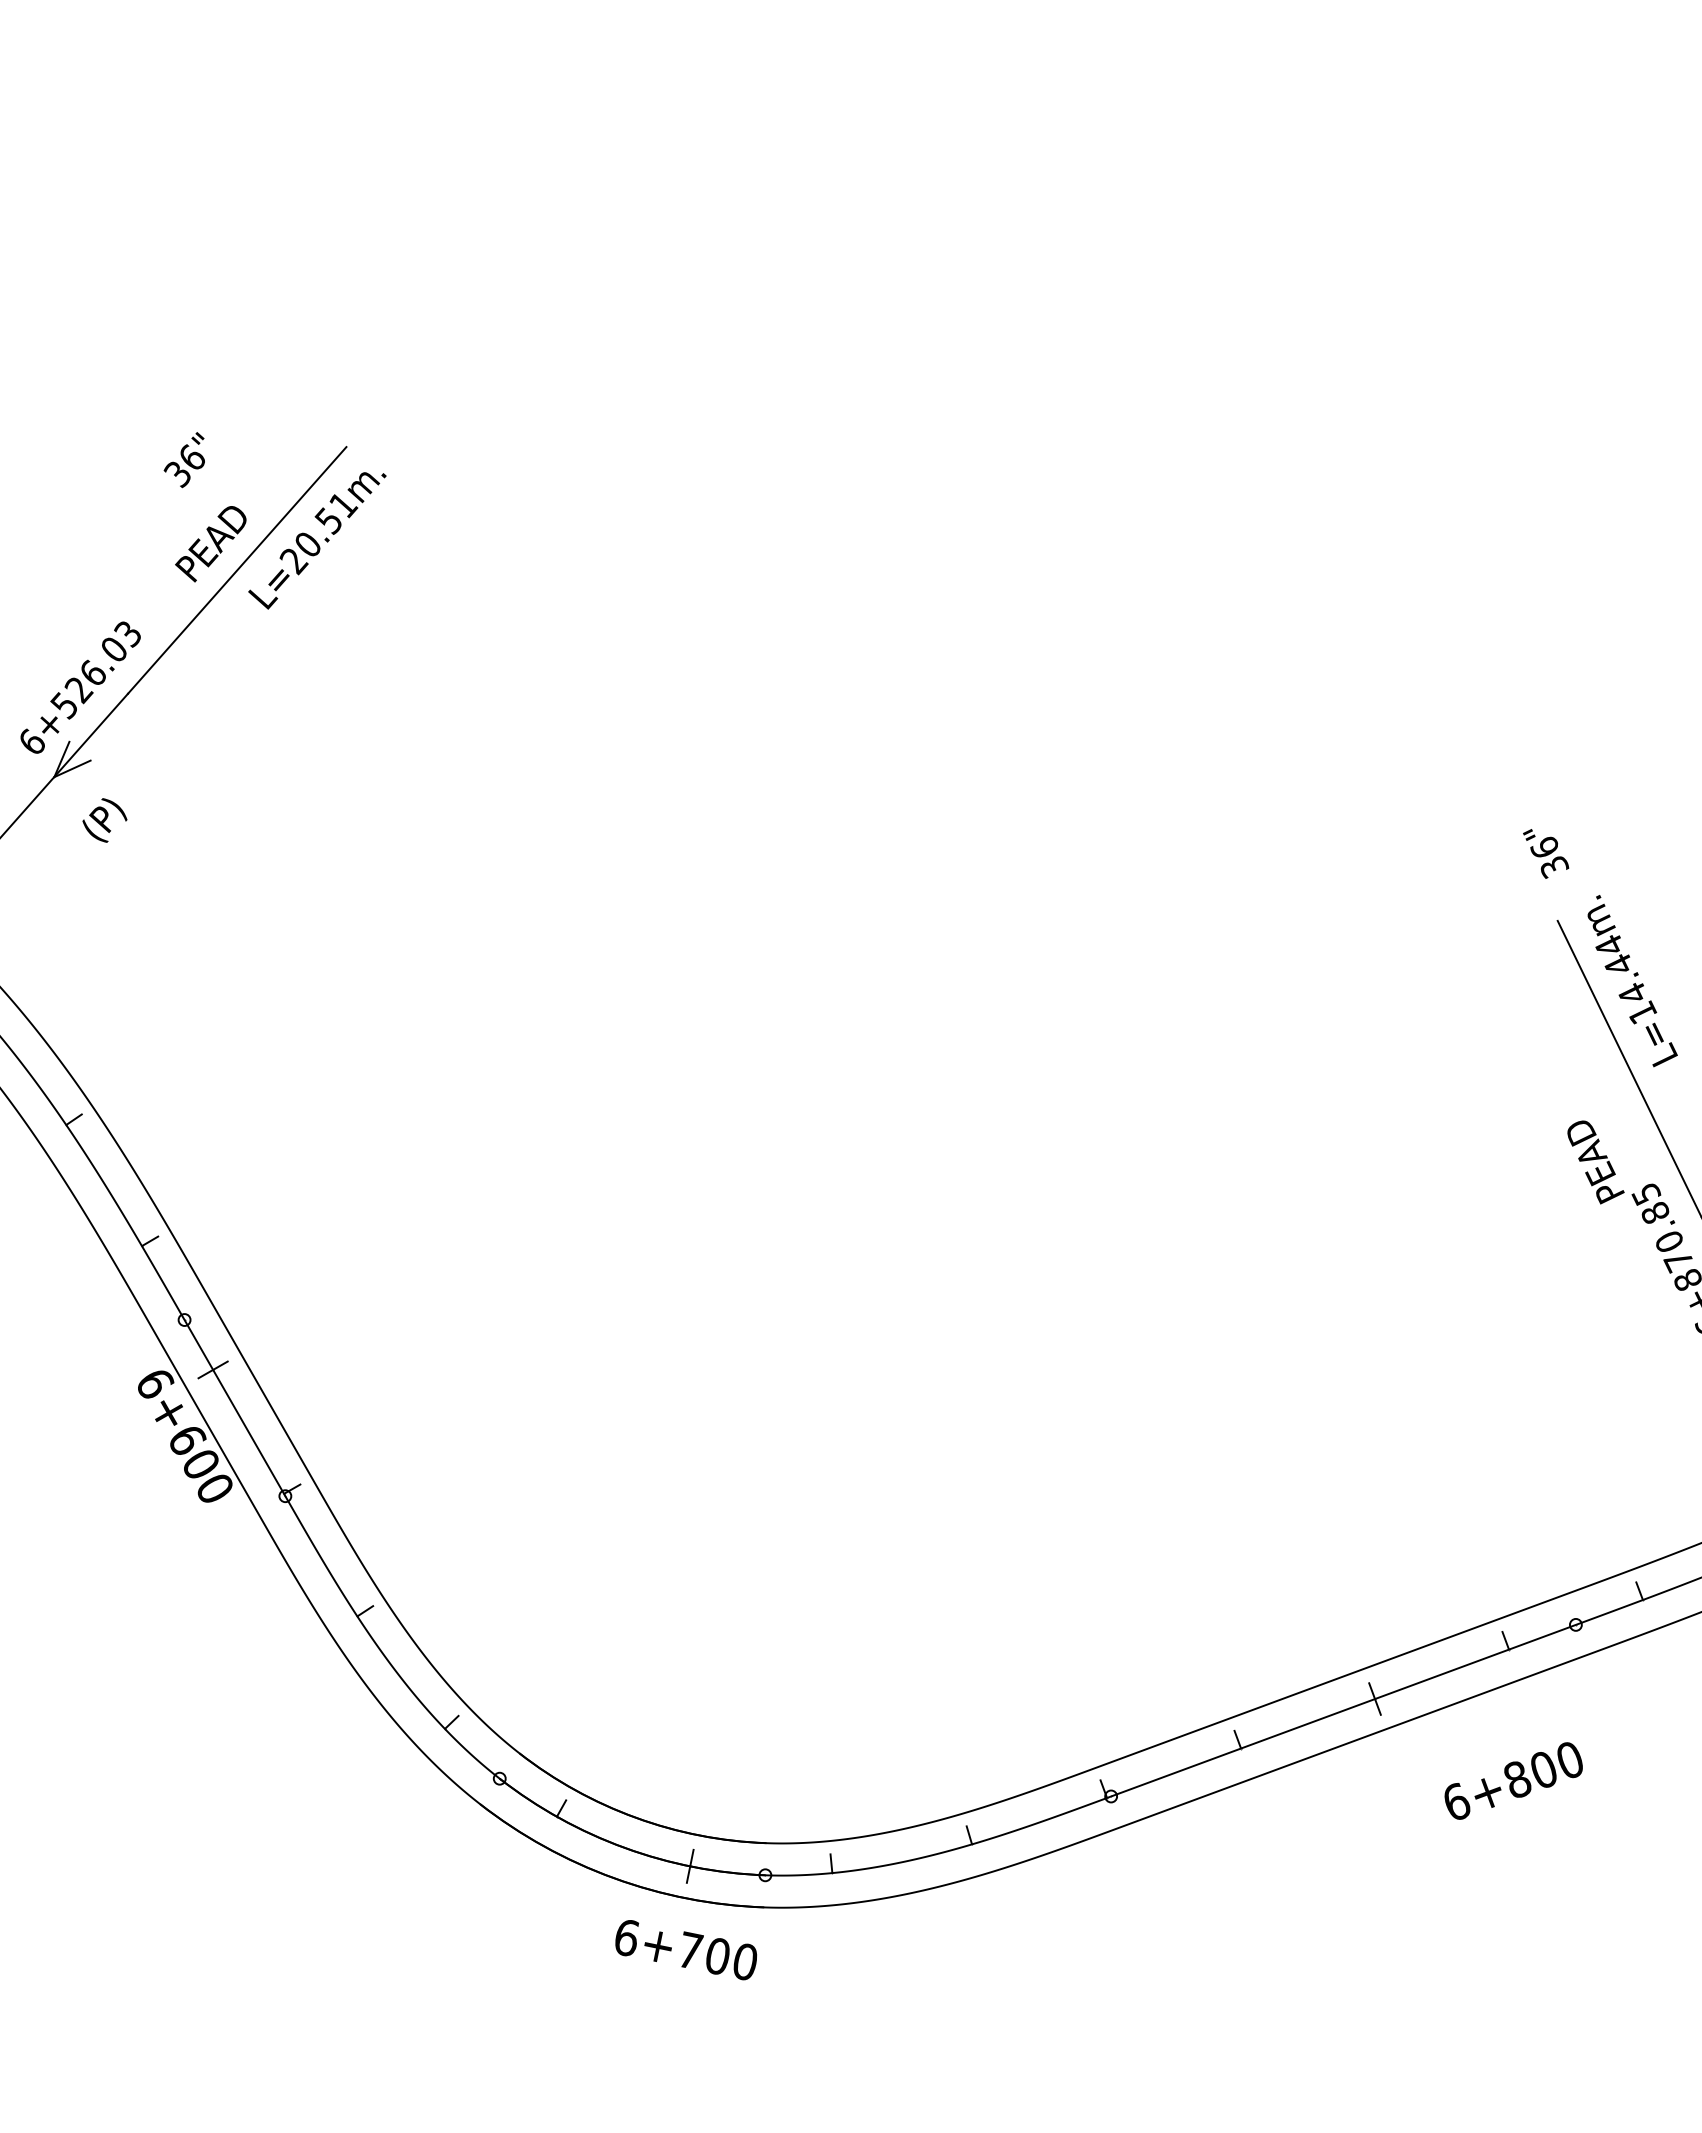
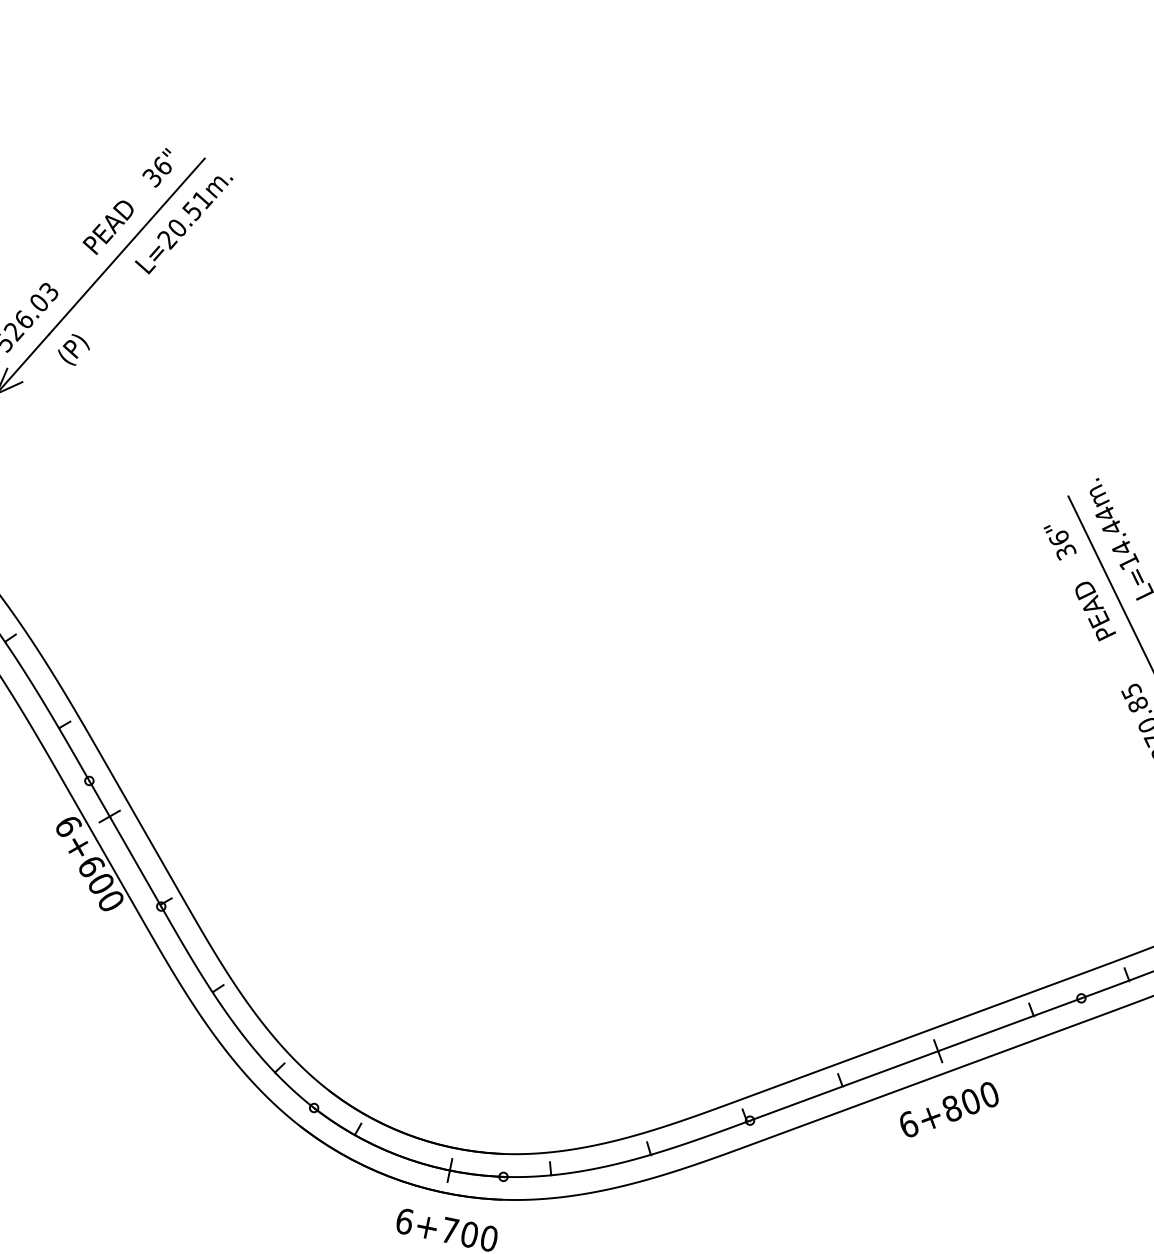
text: (183, 460) -> (156, 168), moved
text: (104, 820) -> (73, 349), moved
text: (1546, 853) -> (1060, 542), moved
text: (1595, 1162) -> (1095, 611), moved
text: (1513, 1780) -> (949, 1109), moved

